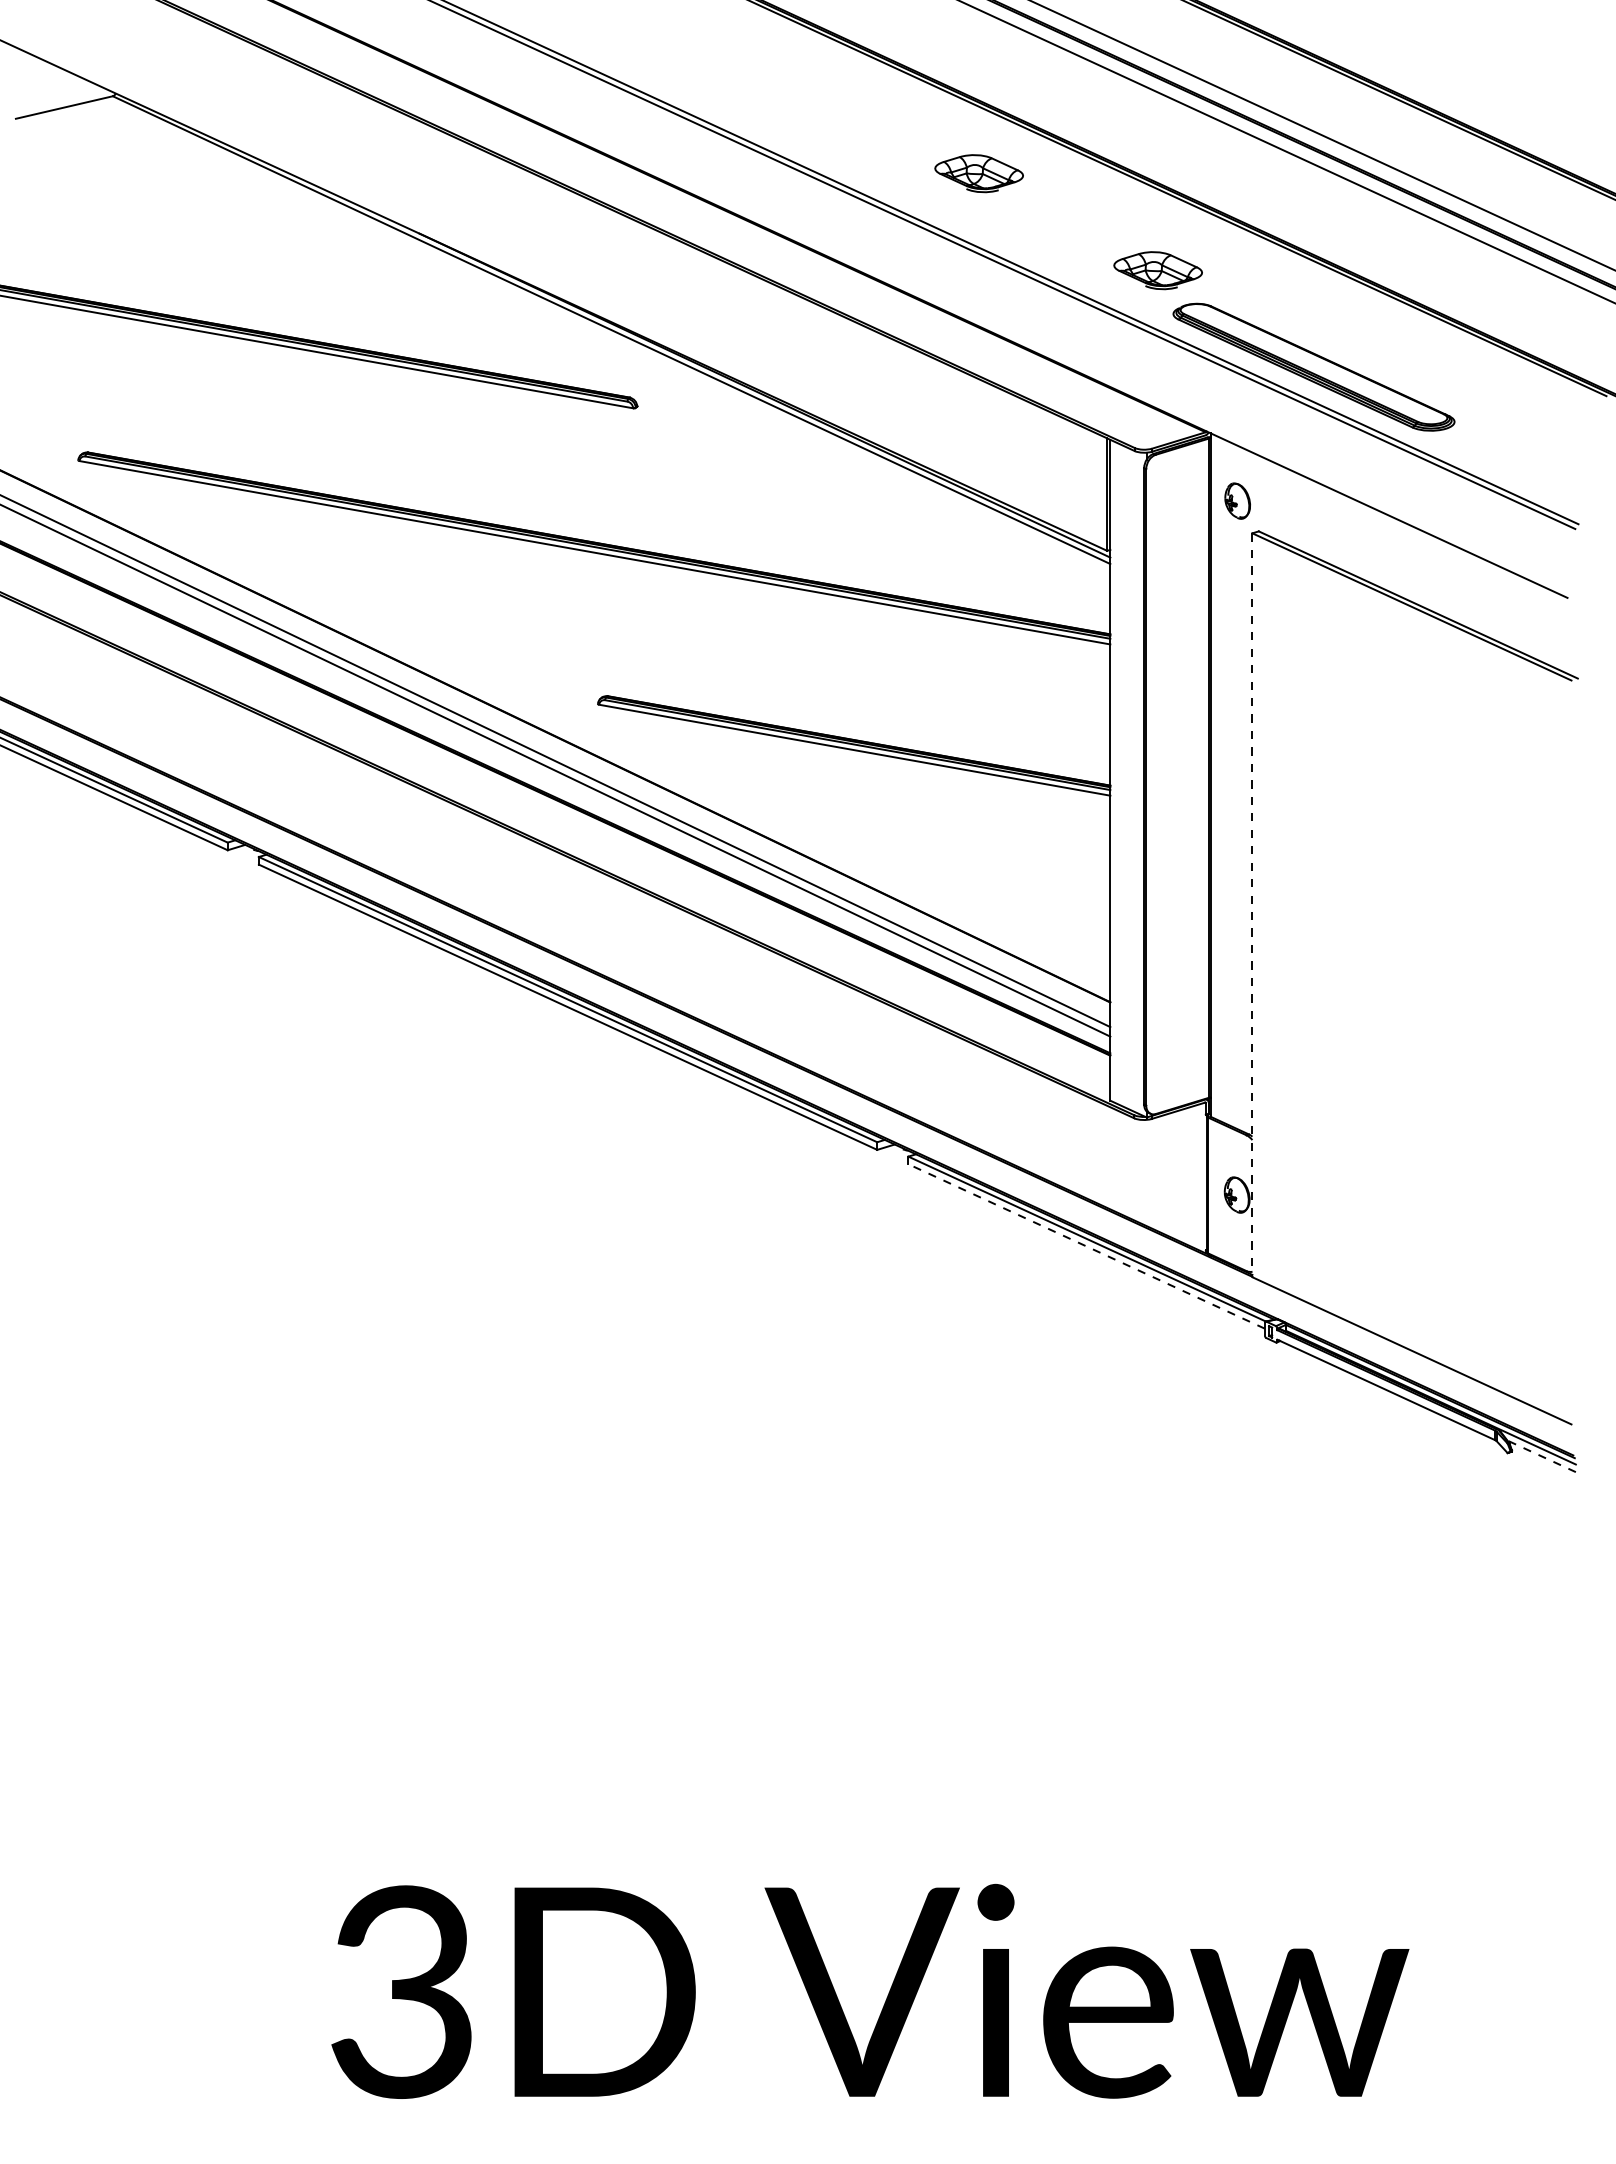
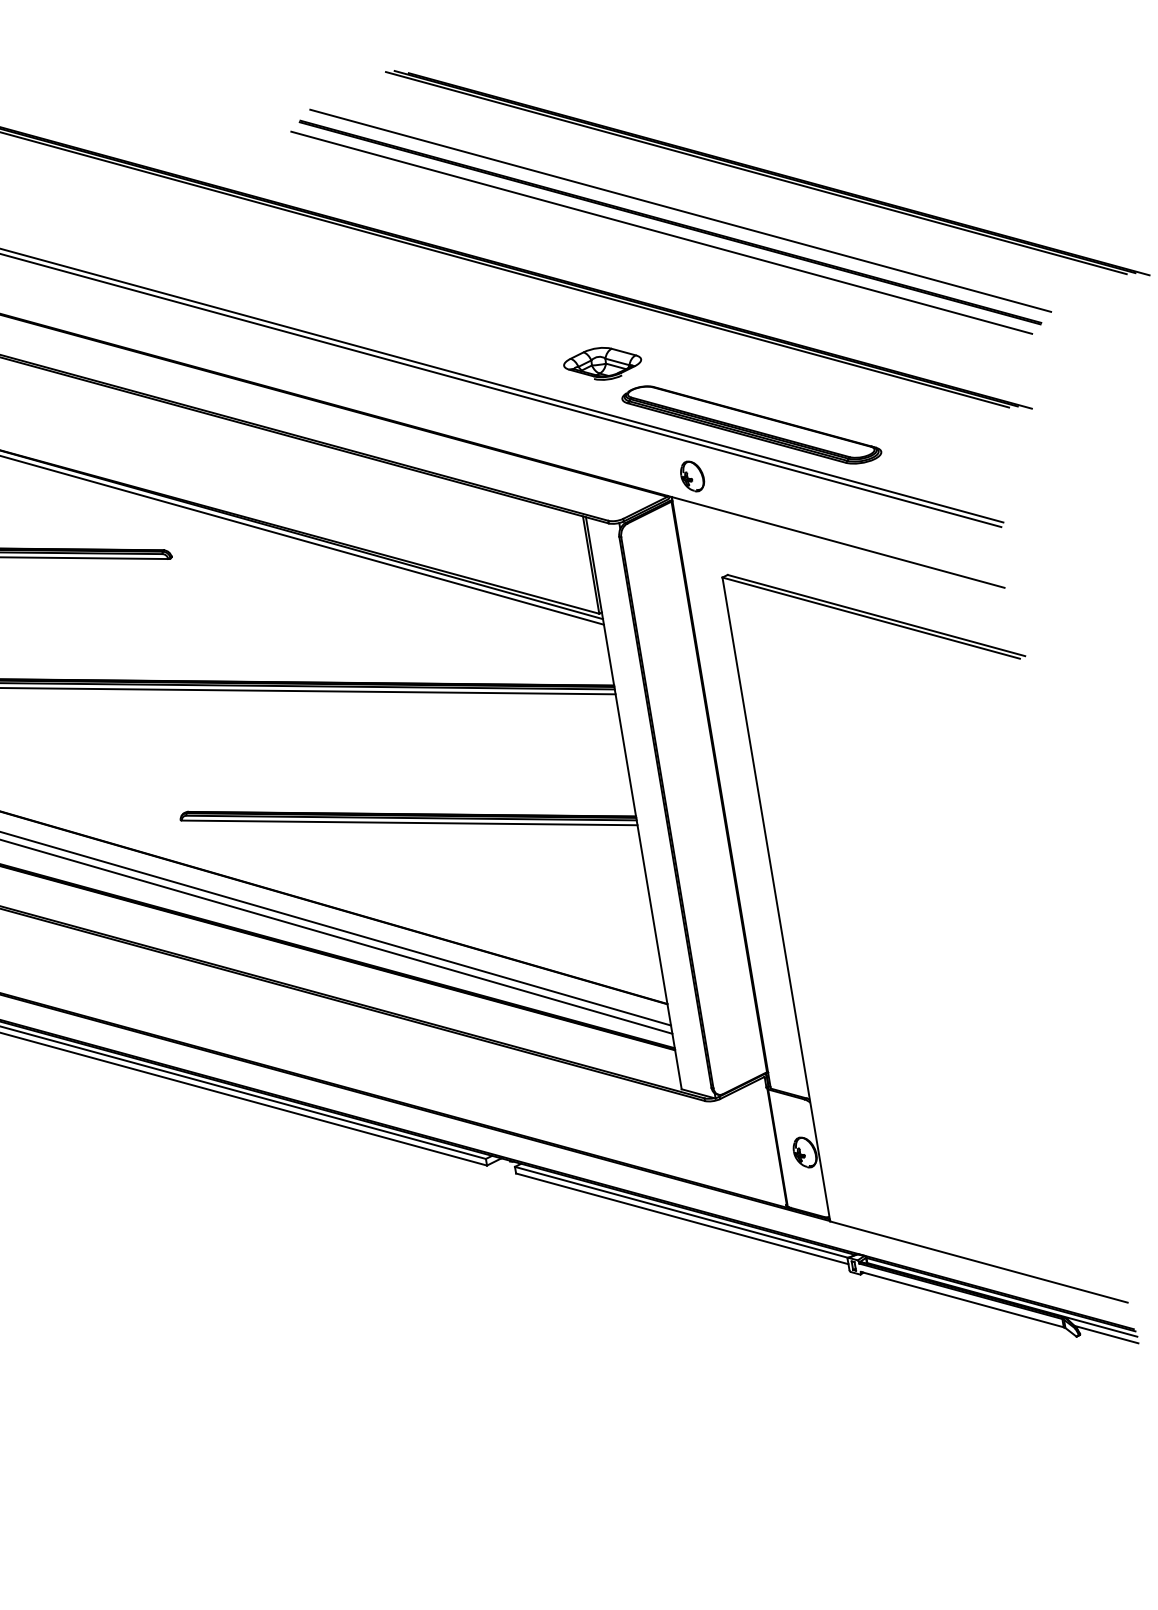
part: (978, 173) -> (433, 305), removed
part: (1237, 500) -> (692, 476), moved
line: (1252, 905) -> (776, 899), dashed -> solid
line: (1086, 1246) -> (682, 1218), dashed -> solid
line: (1541, 1456) -> (1106, 1334), dashed -> solid

